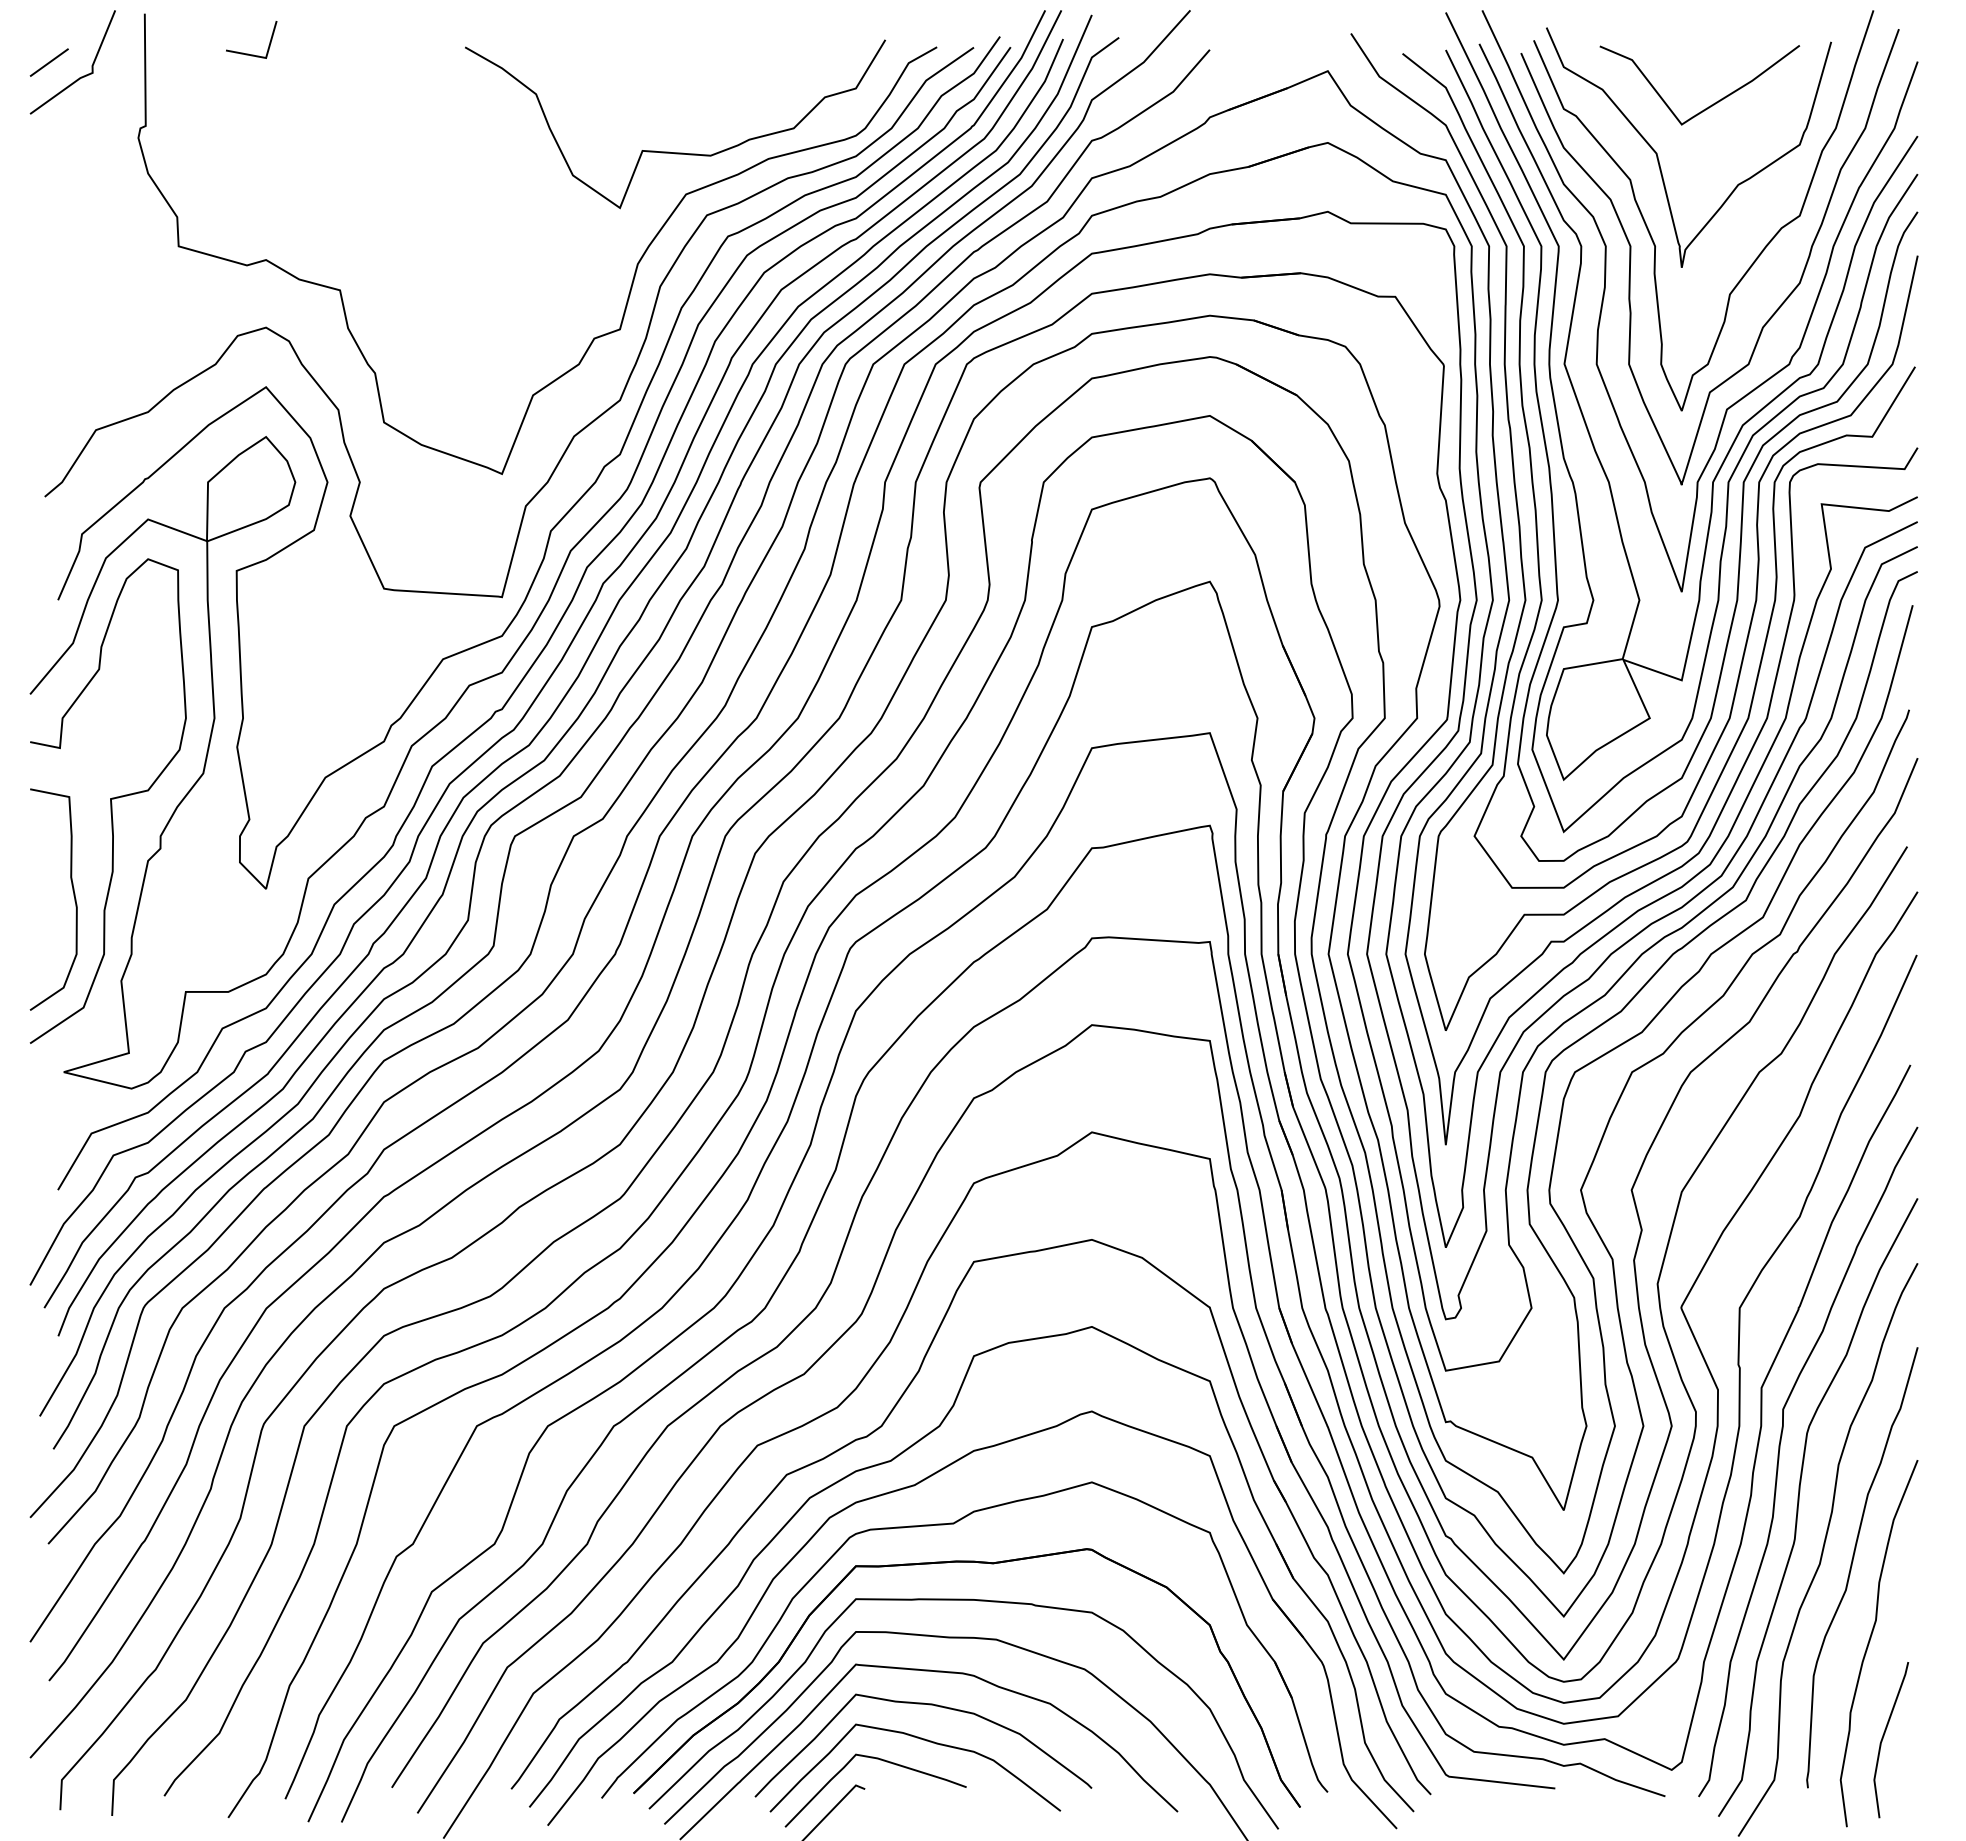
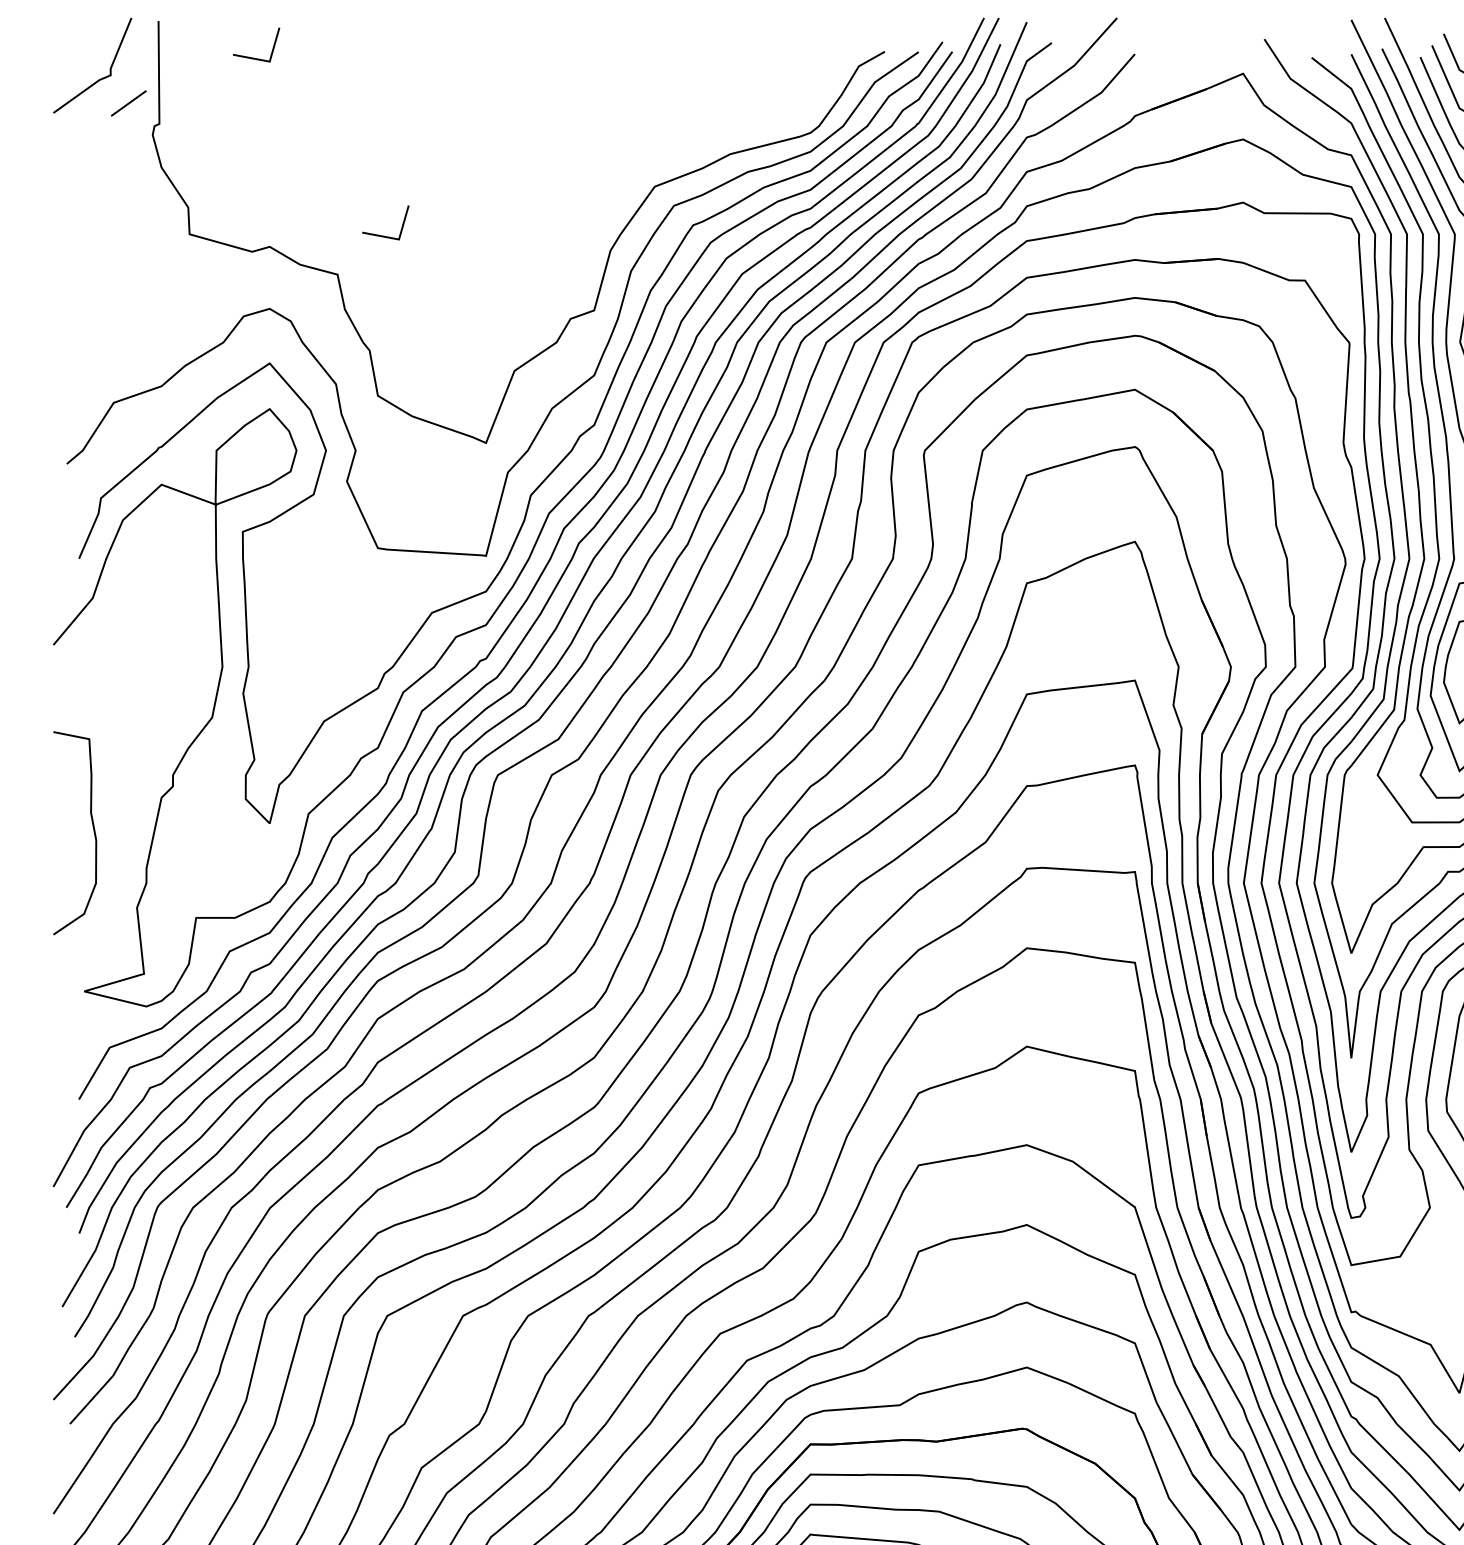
line: (48, 62) -> (128, 103), moved
curve: (669, 151) -> (639, 147), removed
line: (389, 247) -> (382, 235), added
curve: (110, 800) -> (127, 742), removed

